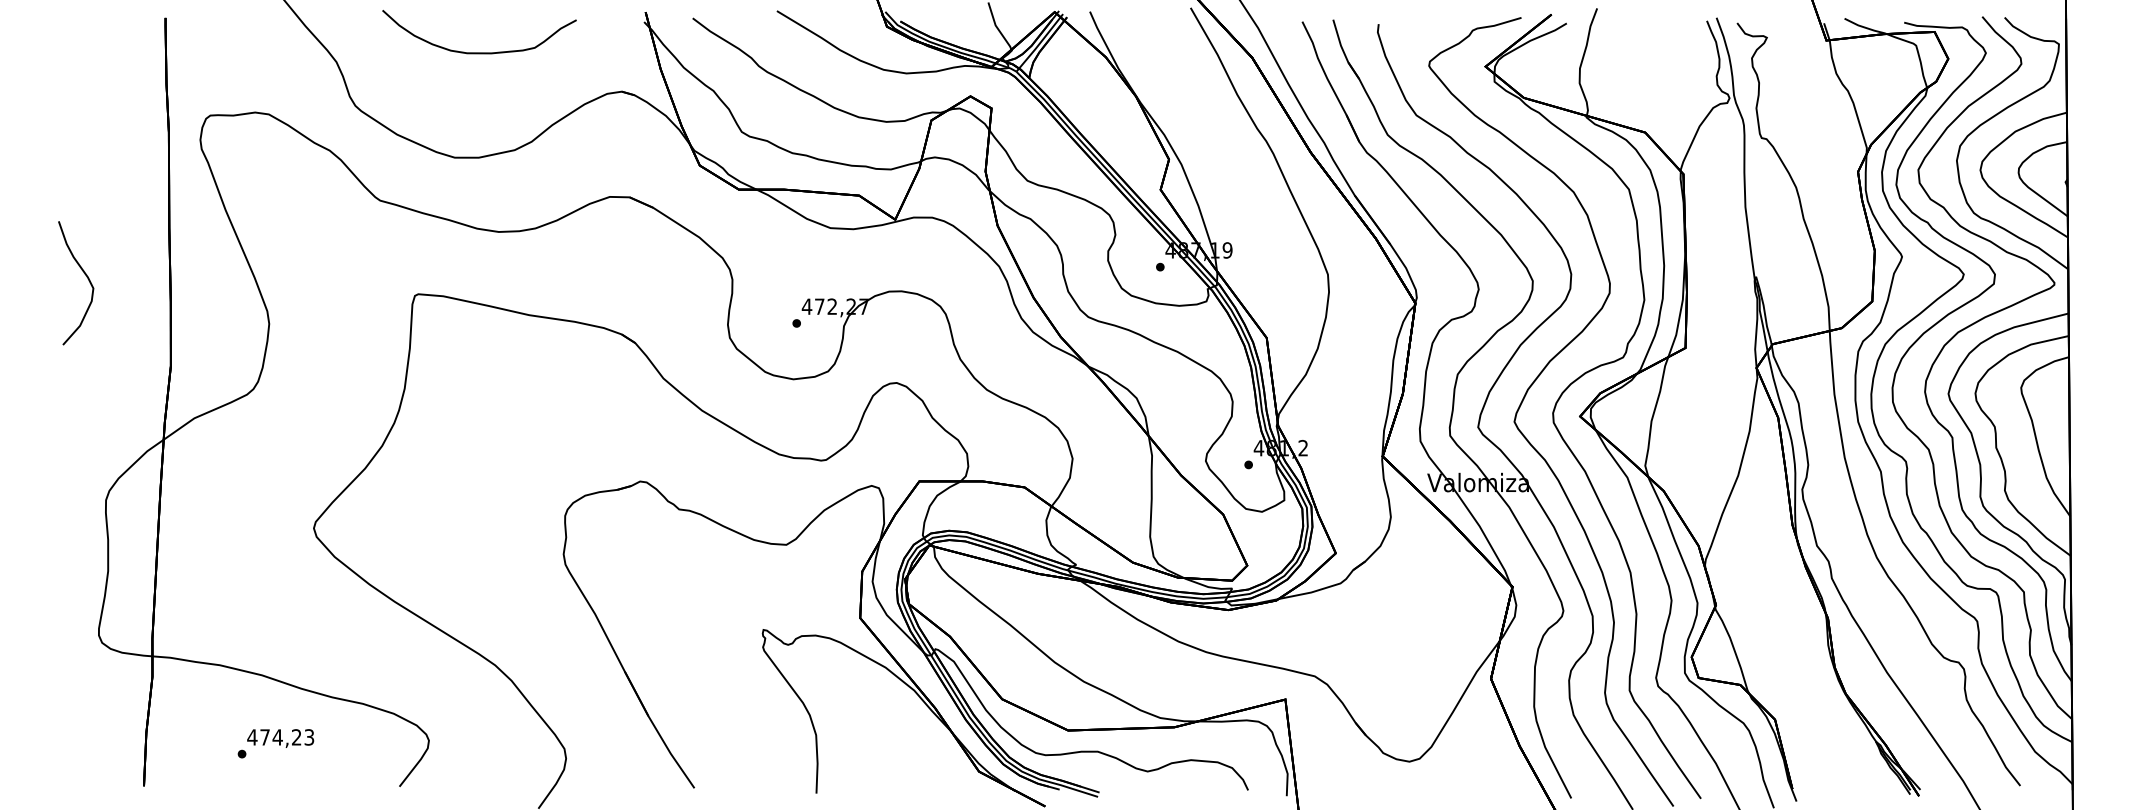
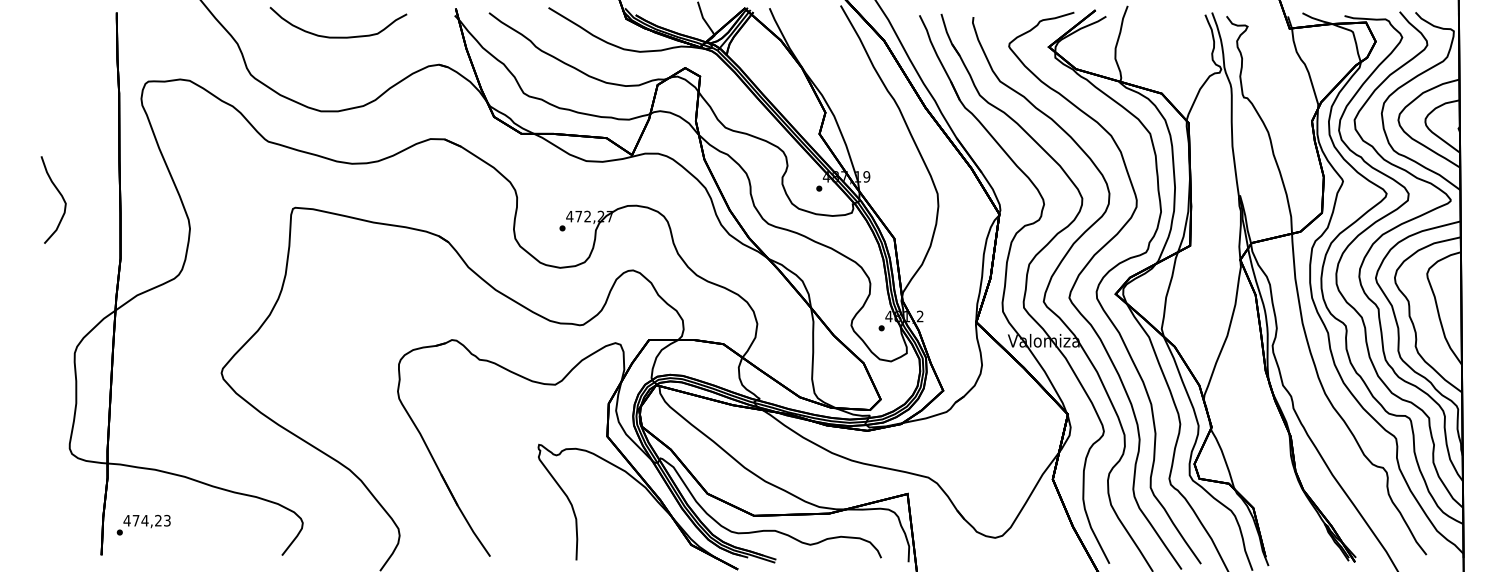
text: (275, 744) -> (143, 525), moved

